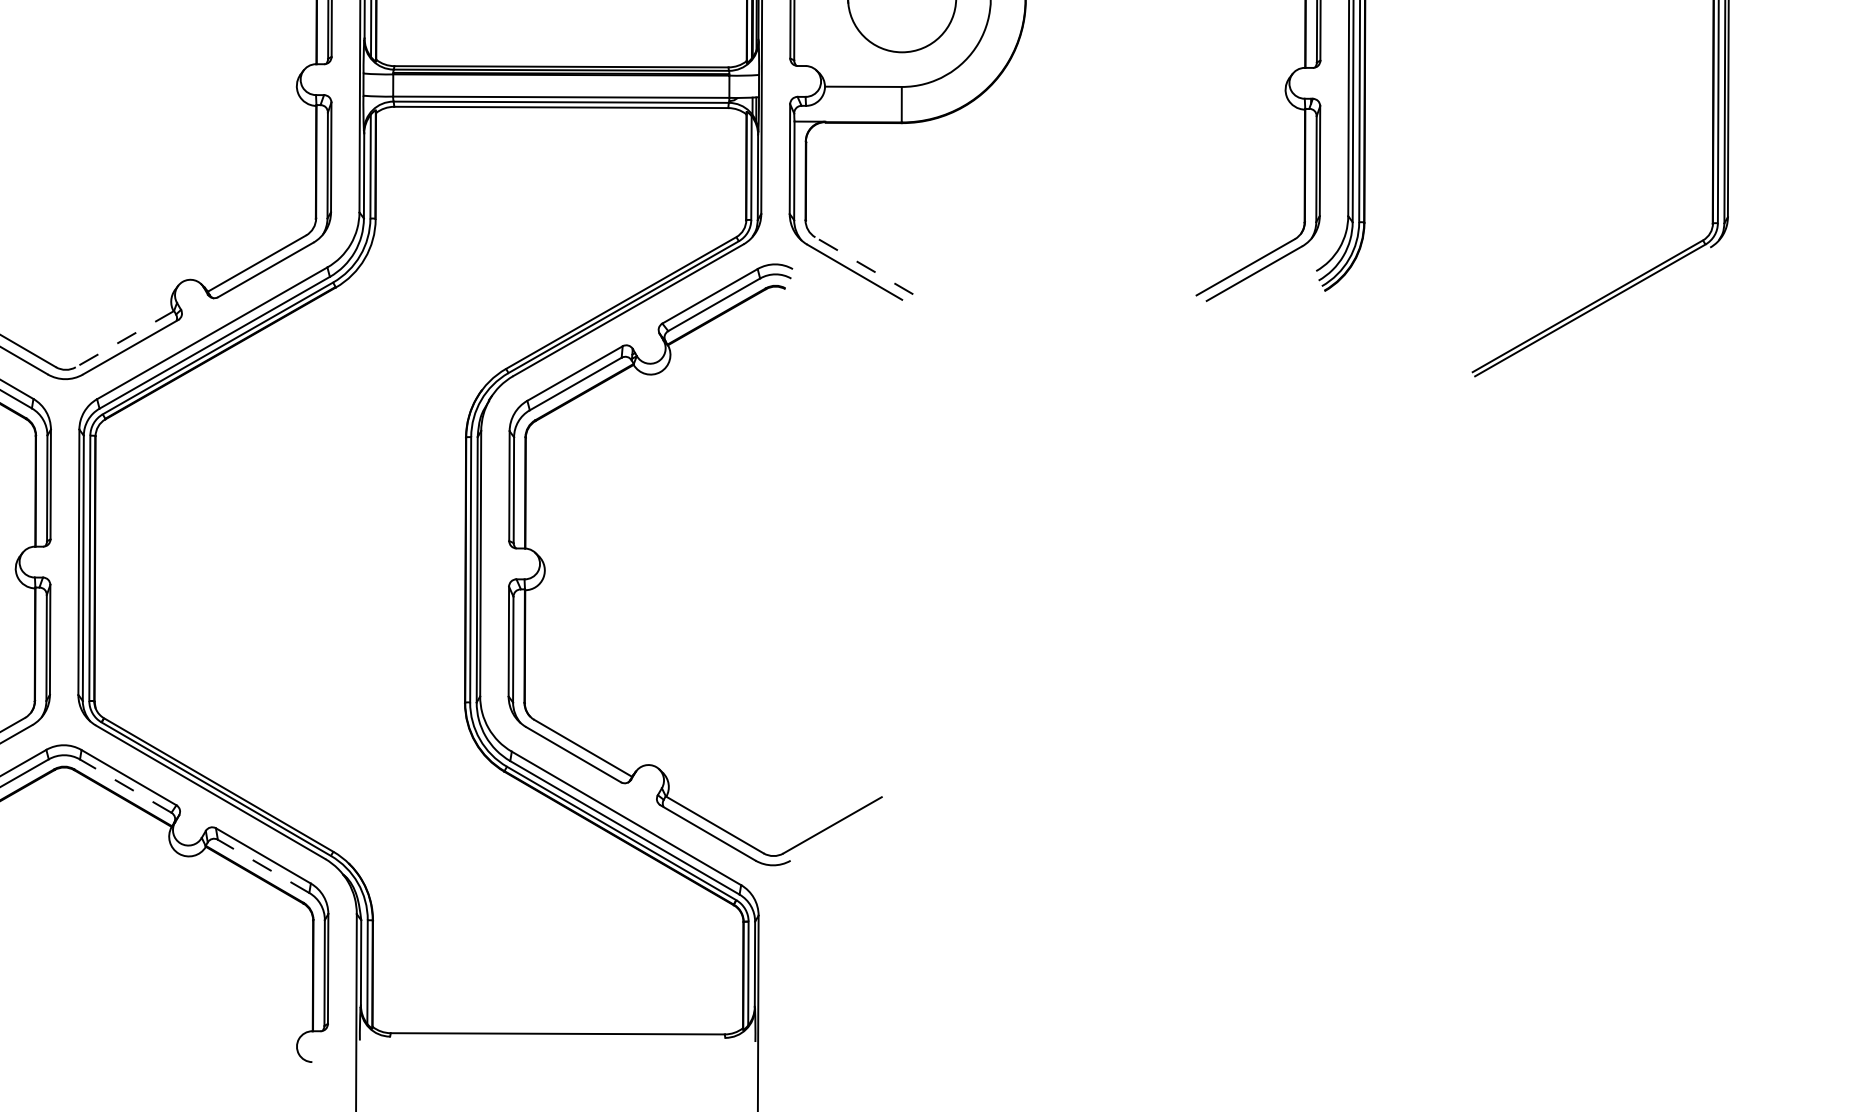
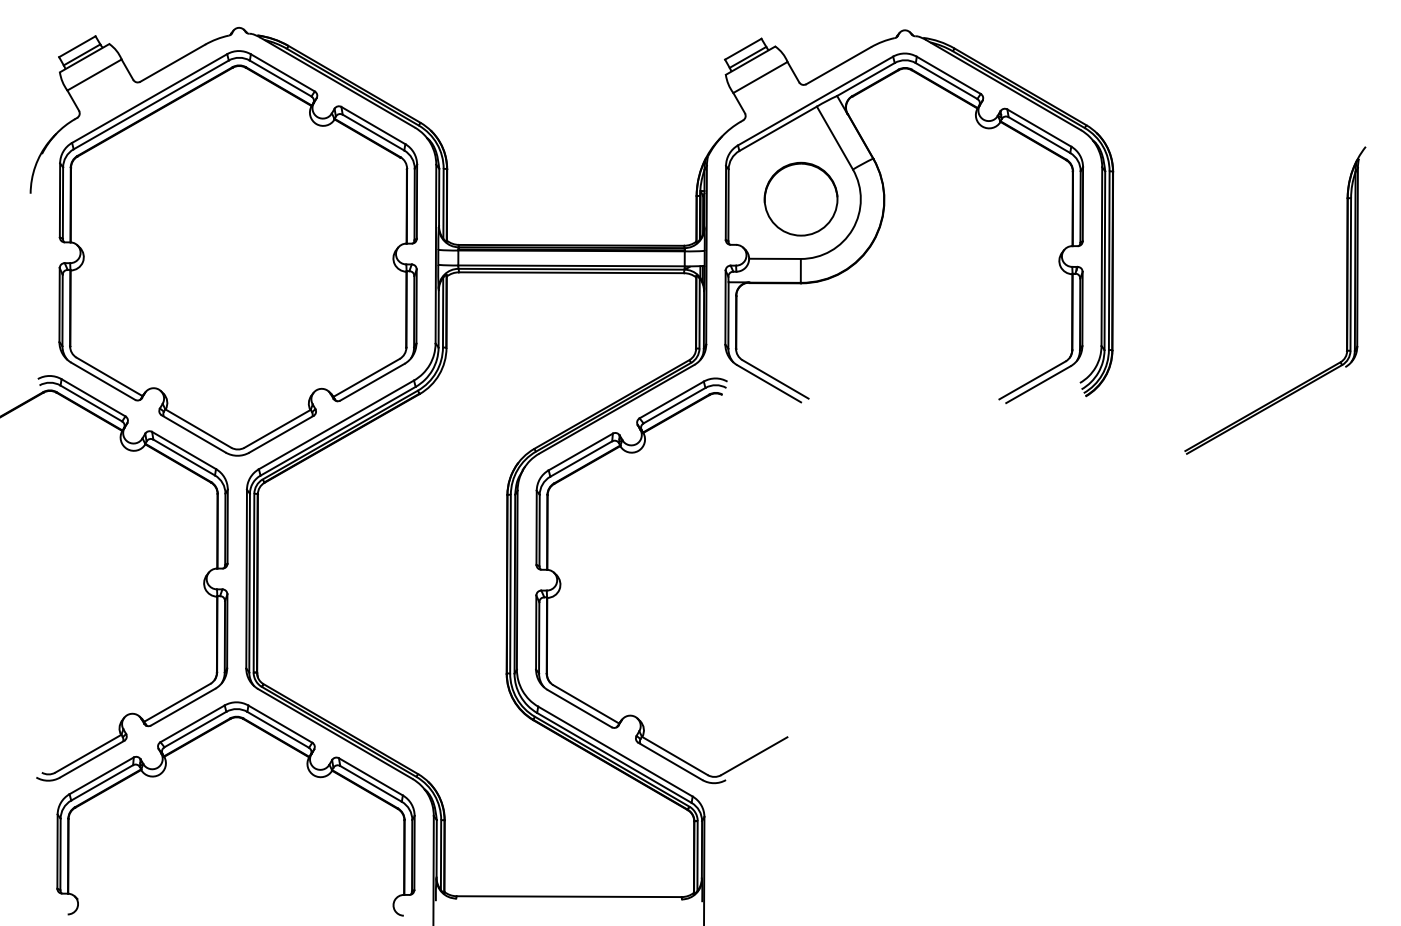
line: (864, 265) -> (775, 379), dashed -> solid
line: (124, 340) -> (277, 429), dashed -> solid
line: (126, 785) -> (278, 729), dashed -> solid
line: (264, 865) -> (371, 783), dashed -> solid

